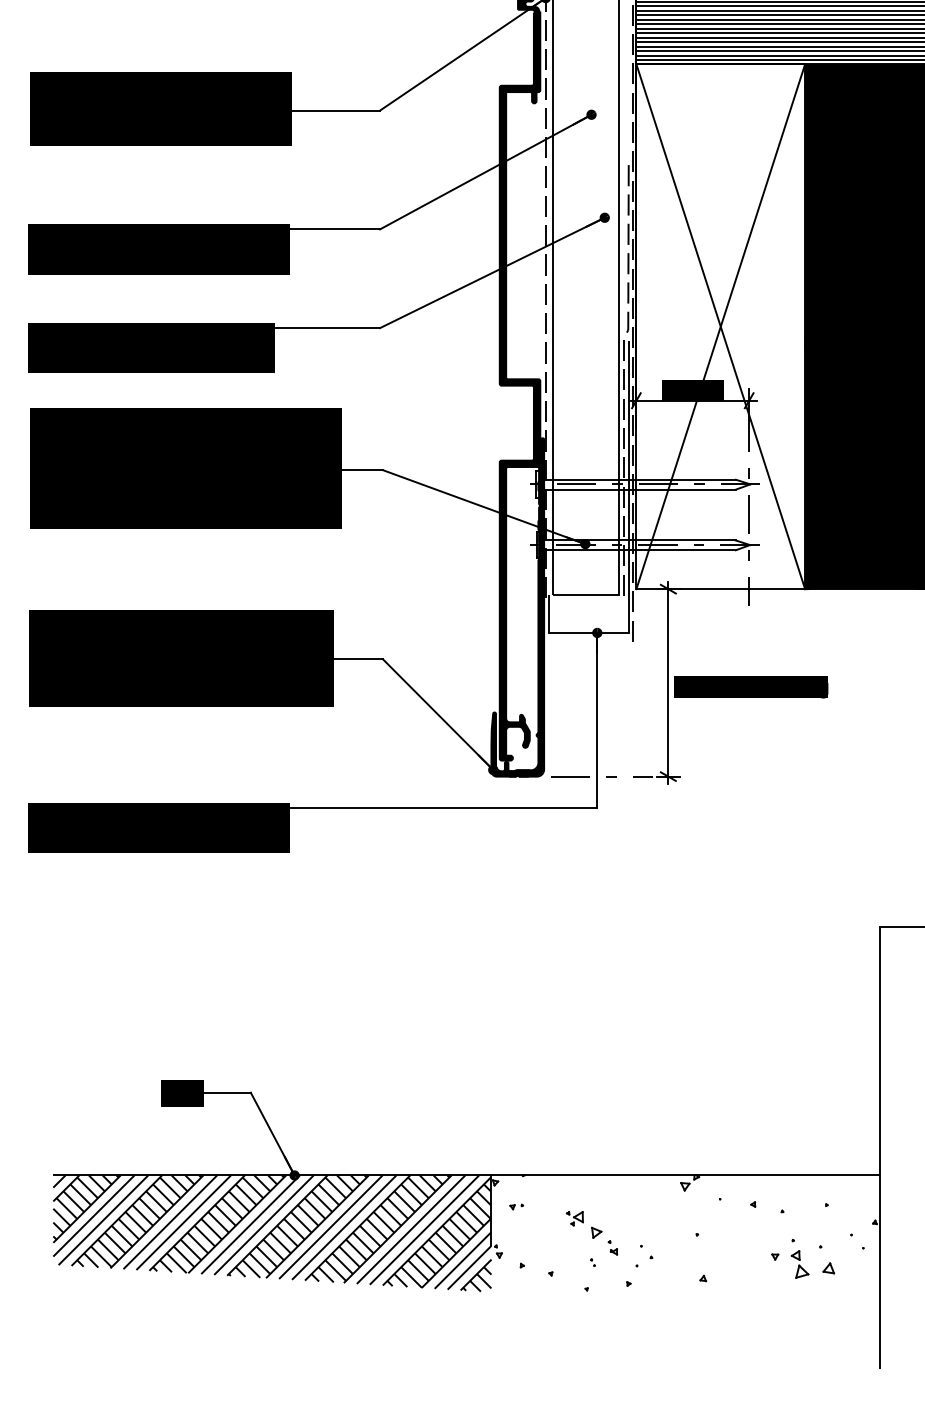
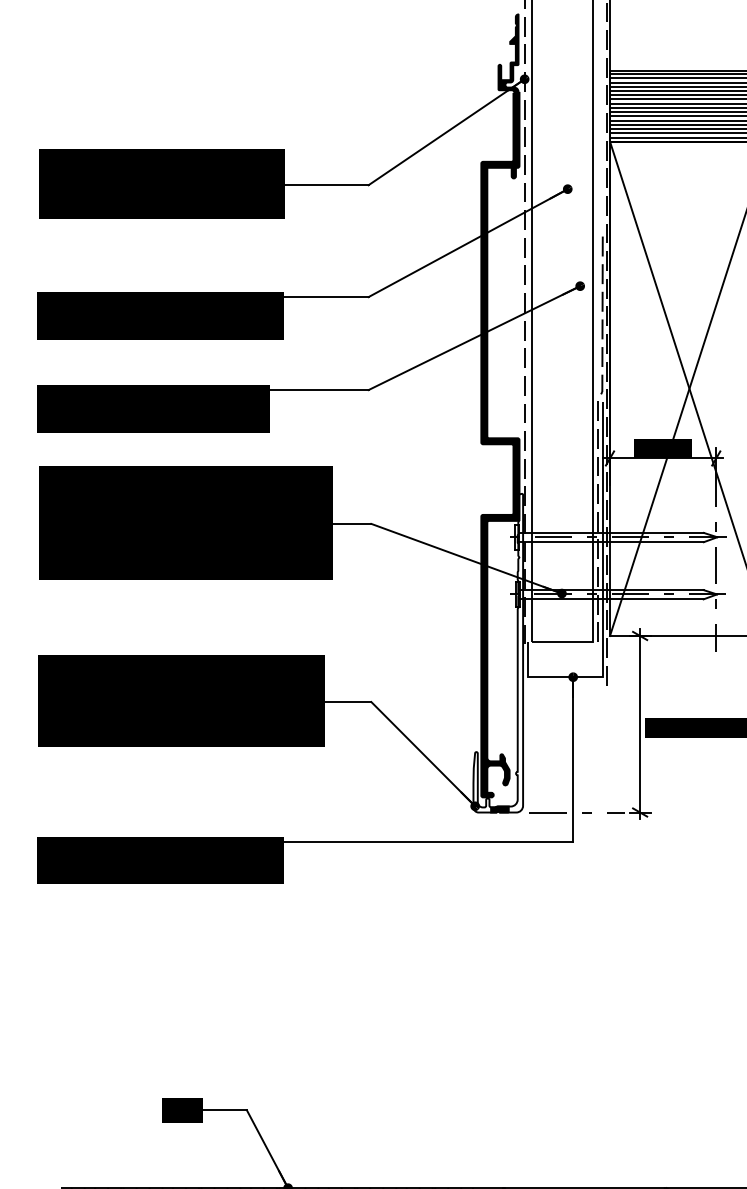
fill: (517, 607) -> (498, 653), removed

